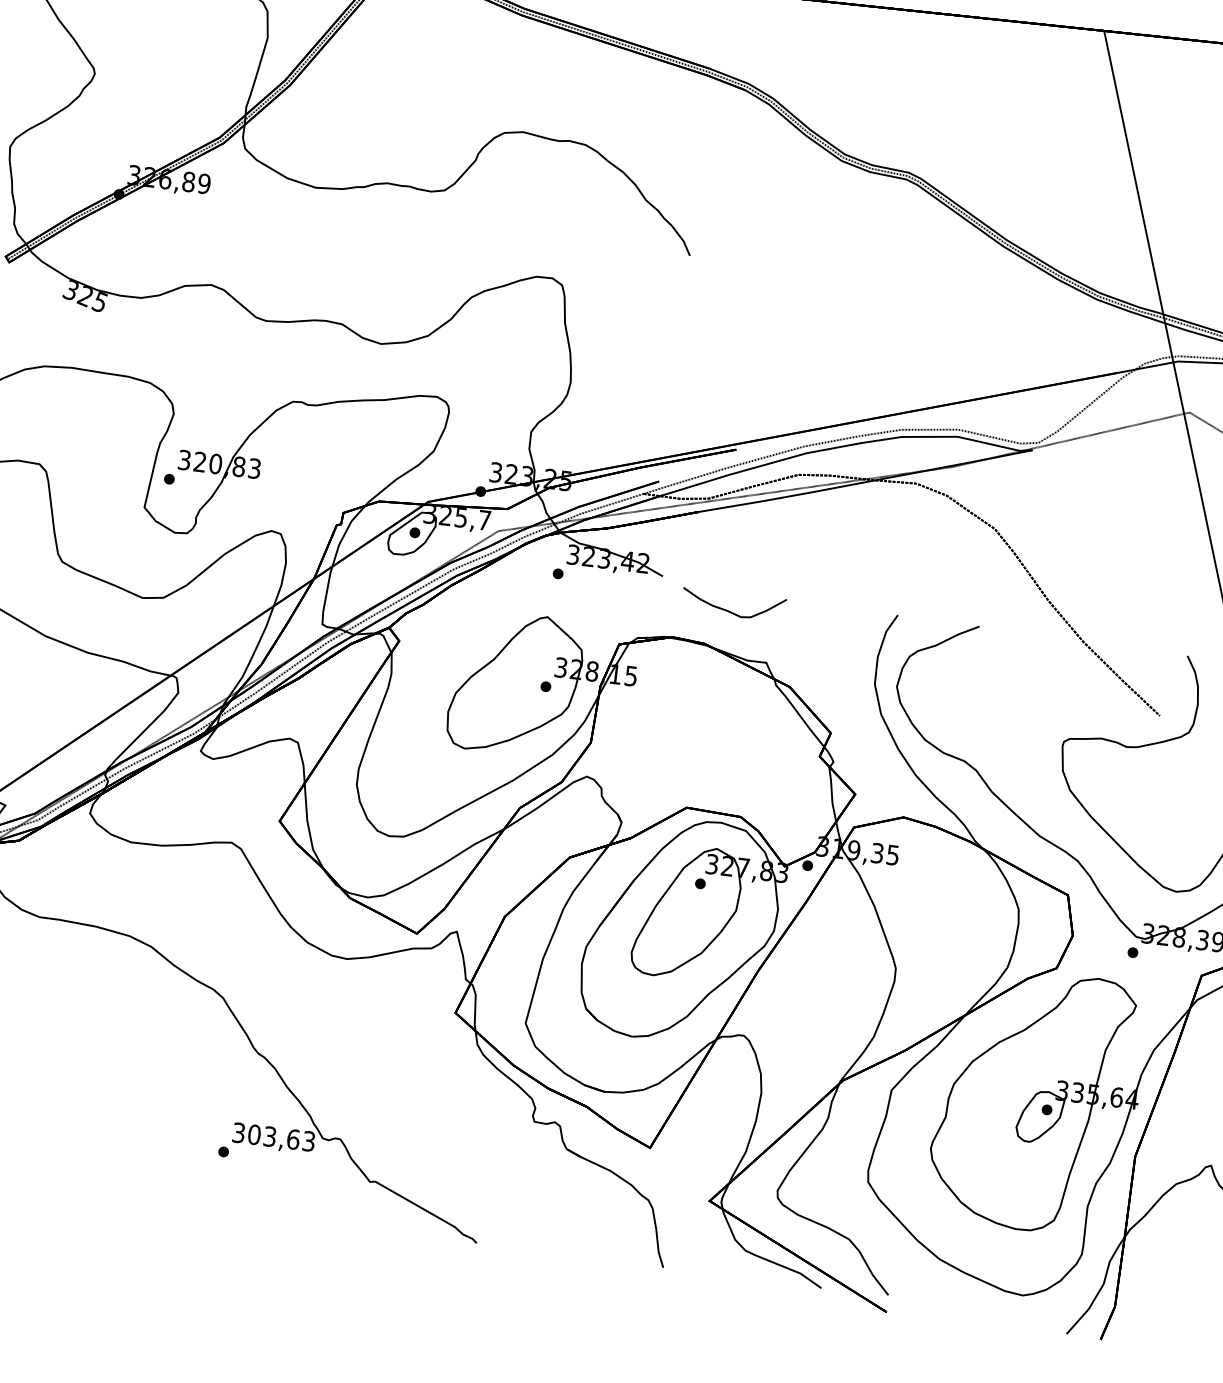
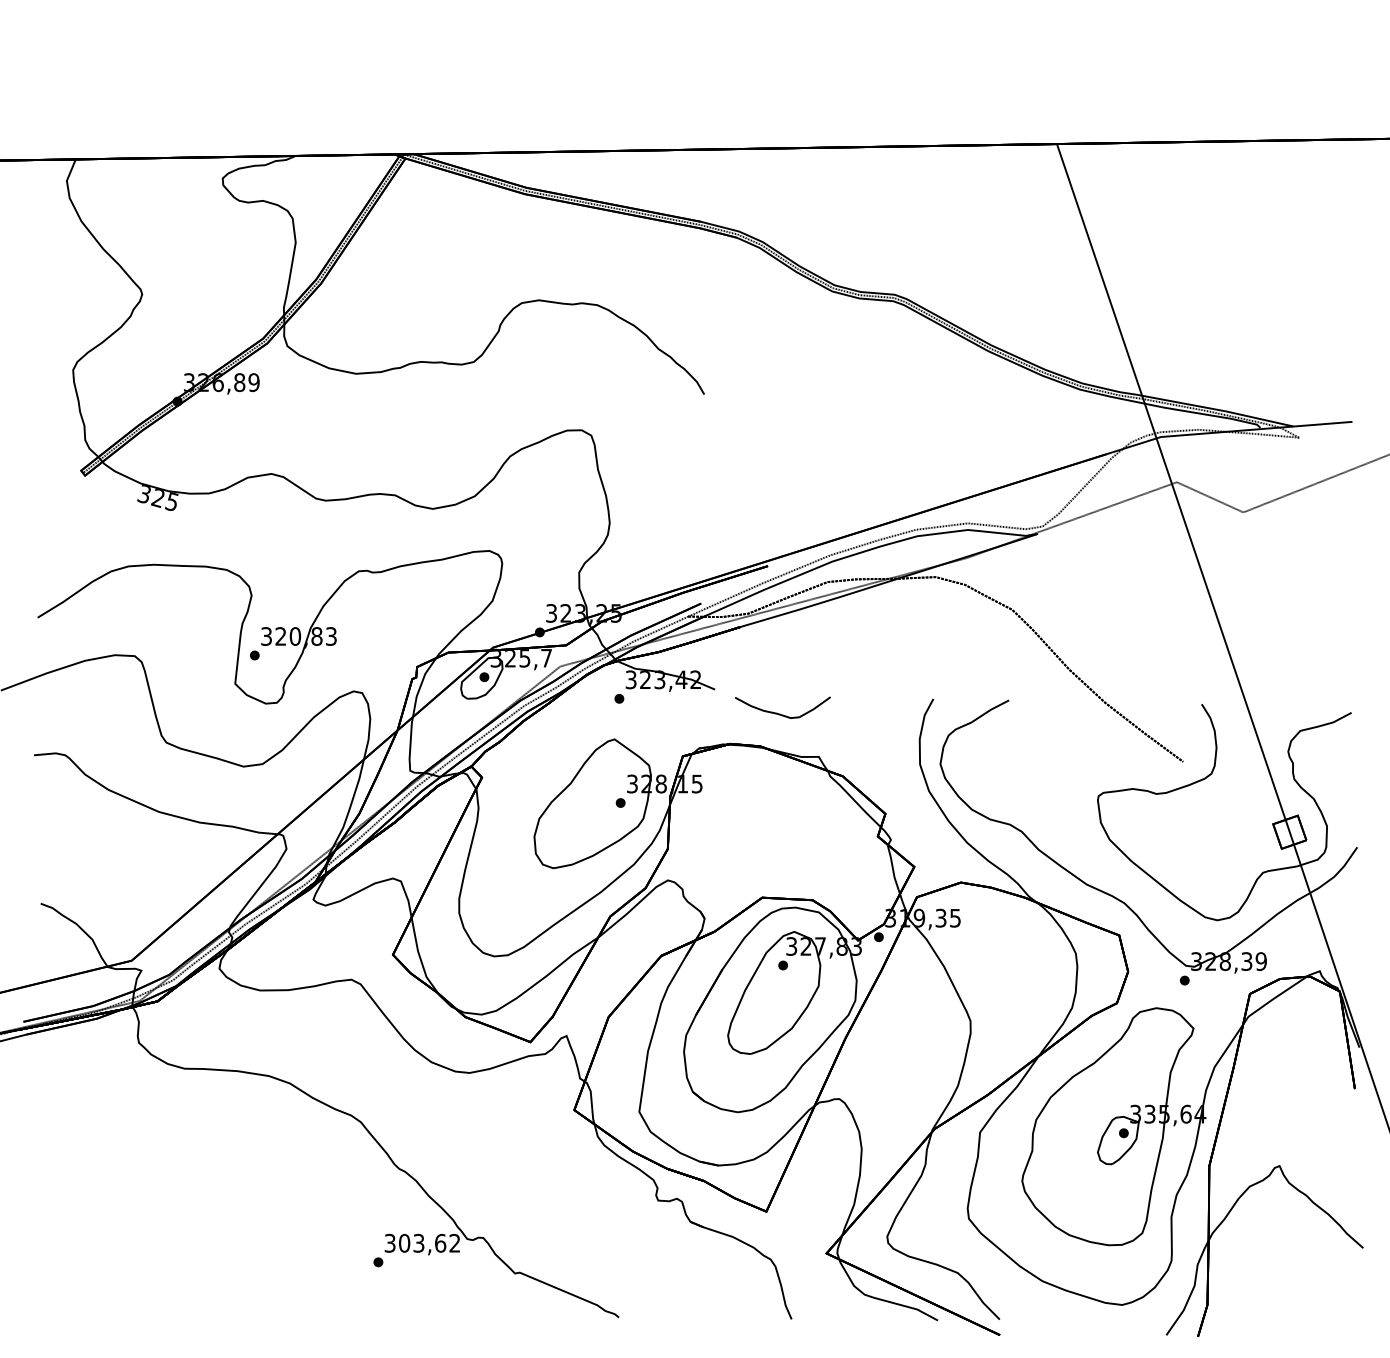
text: (308, 1141) -> (454, 1243), 303,63 -> 303,62

